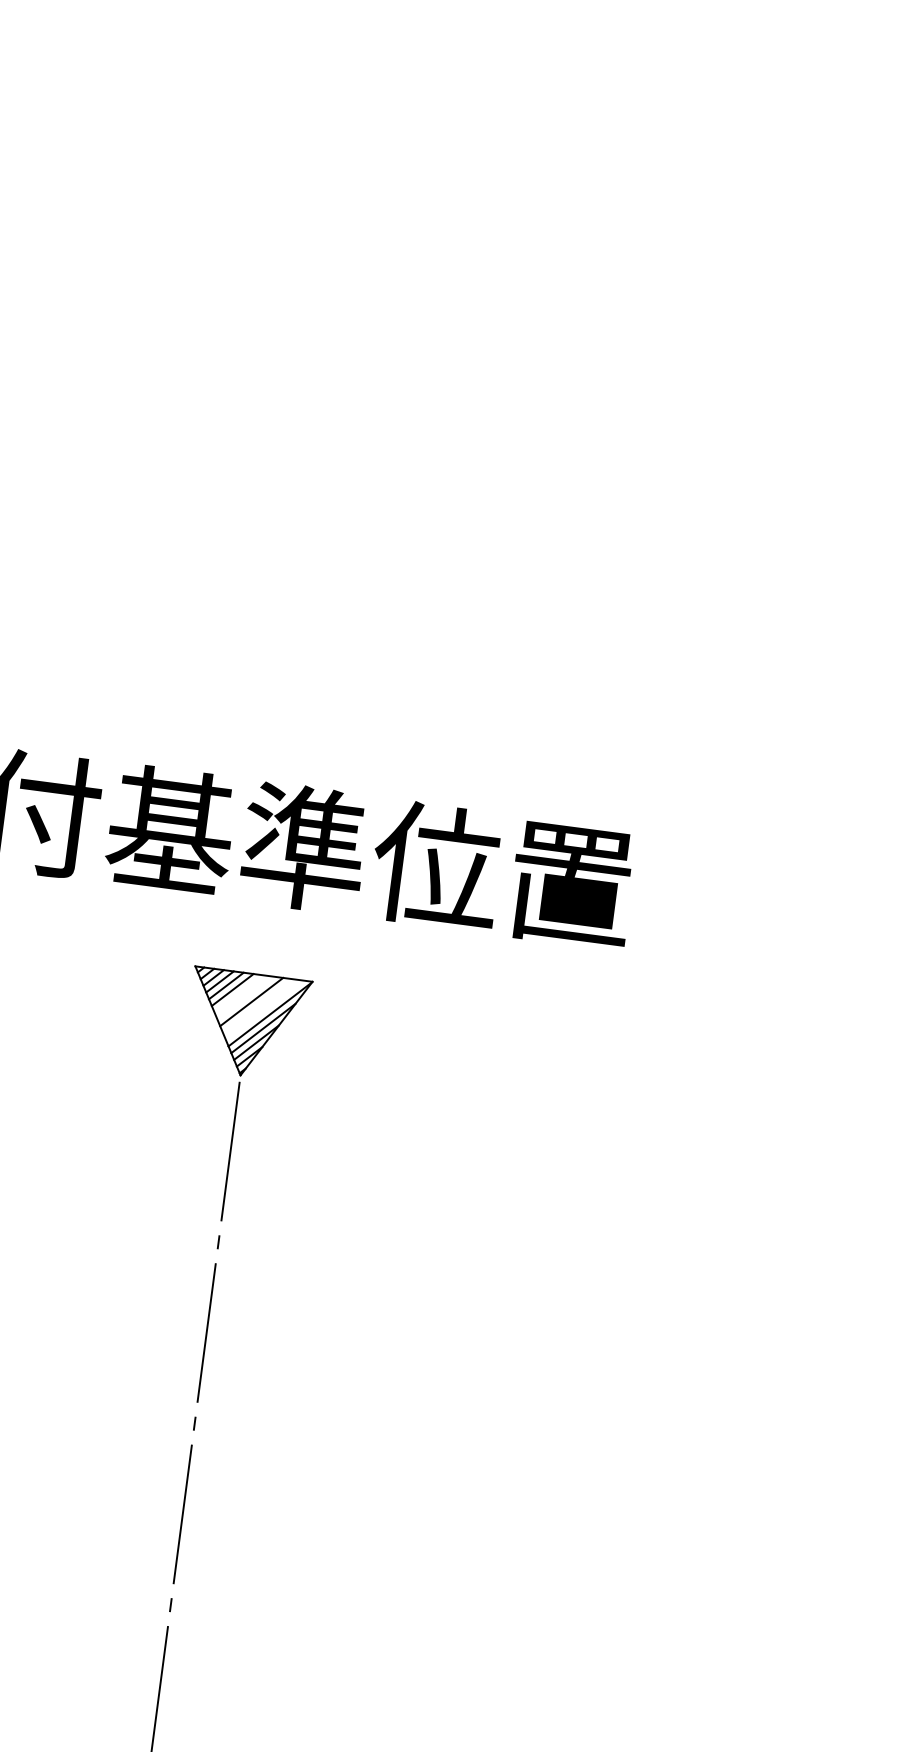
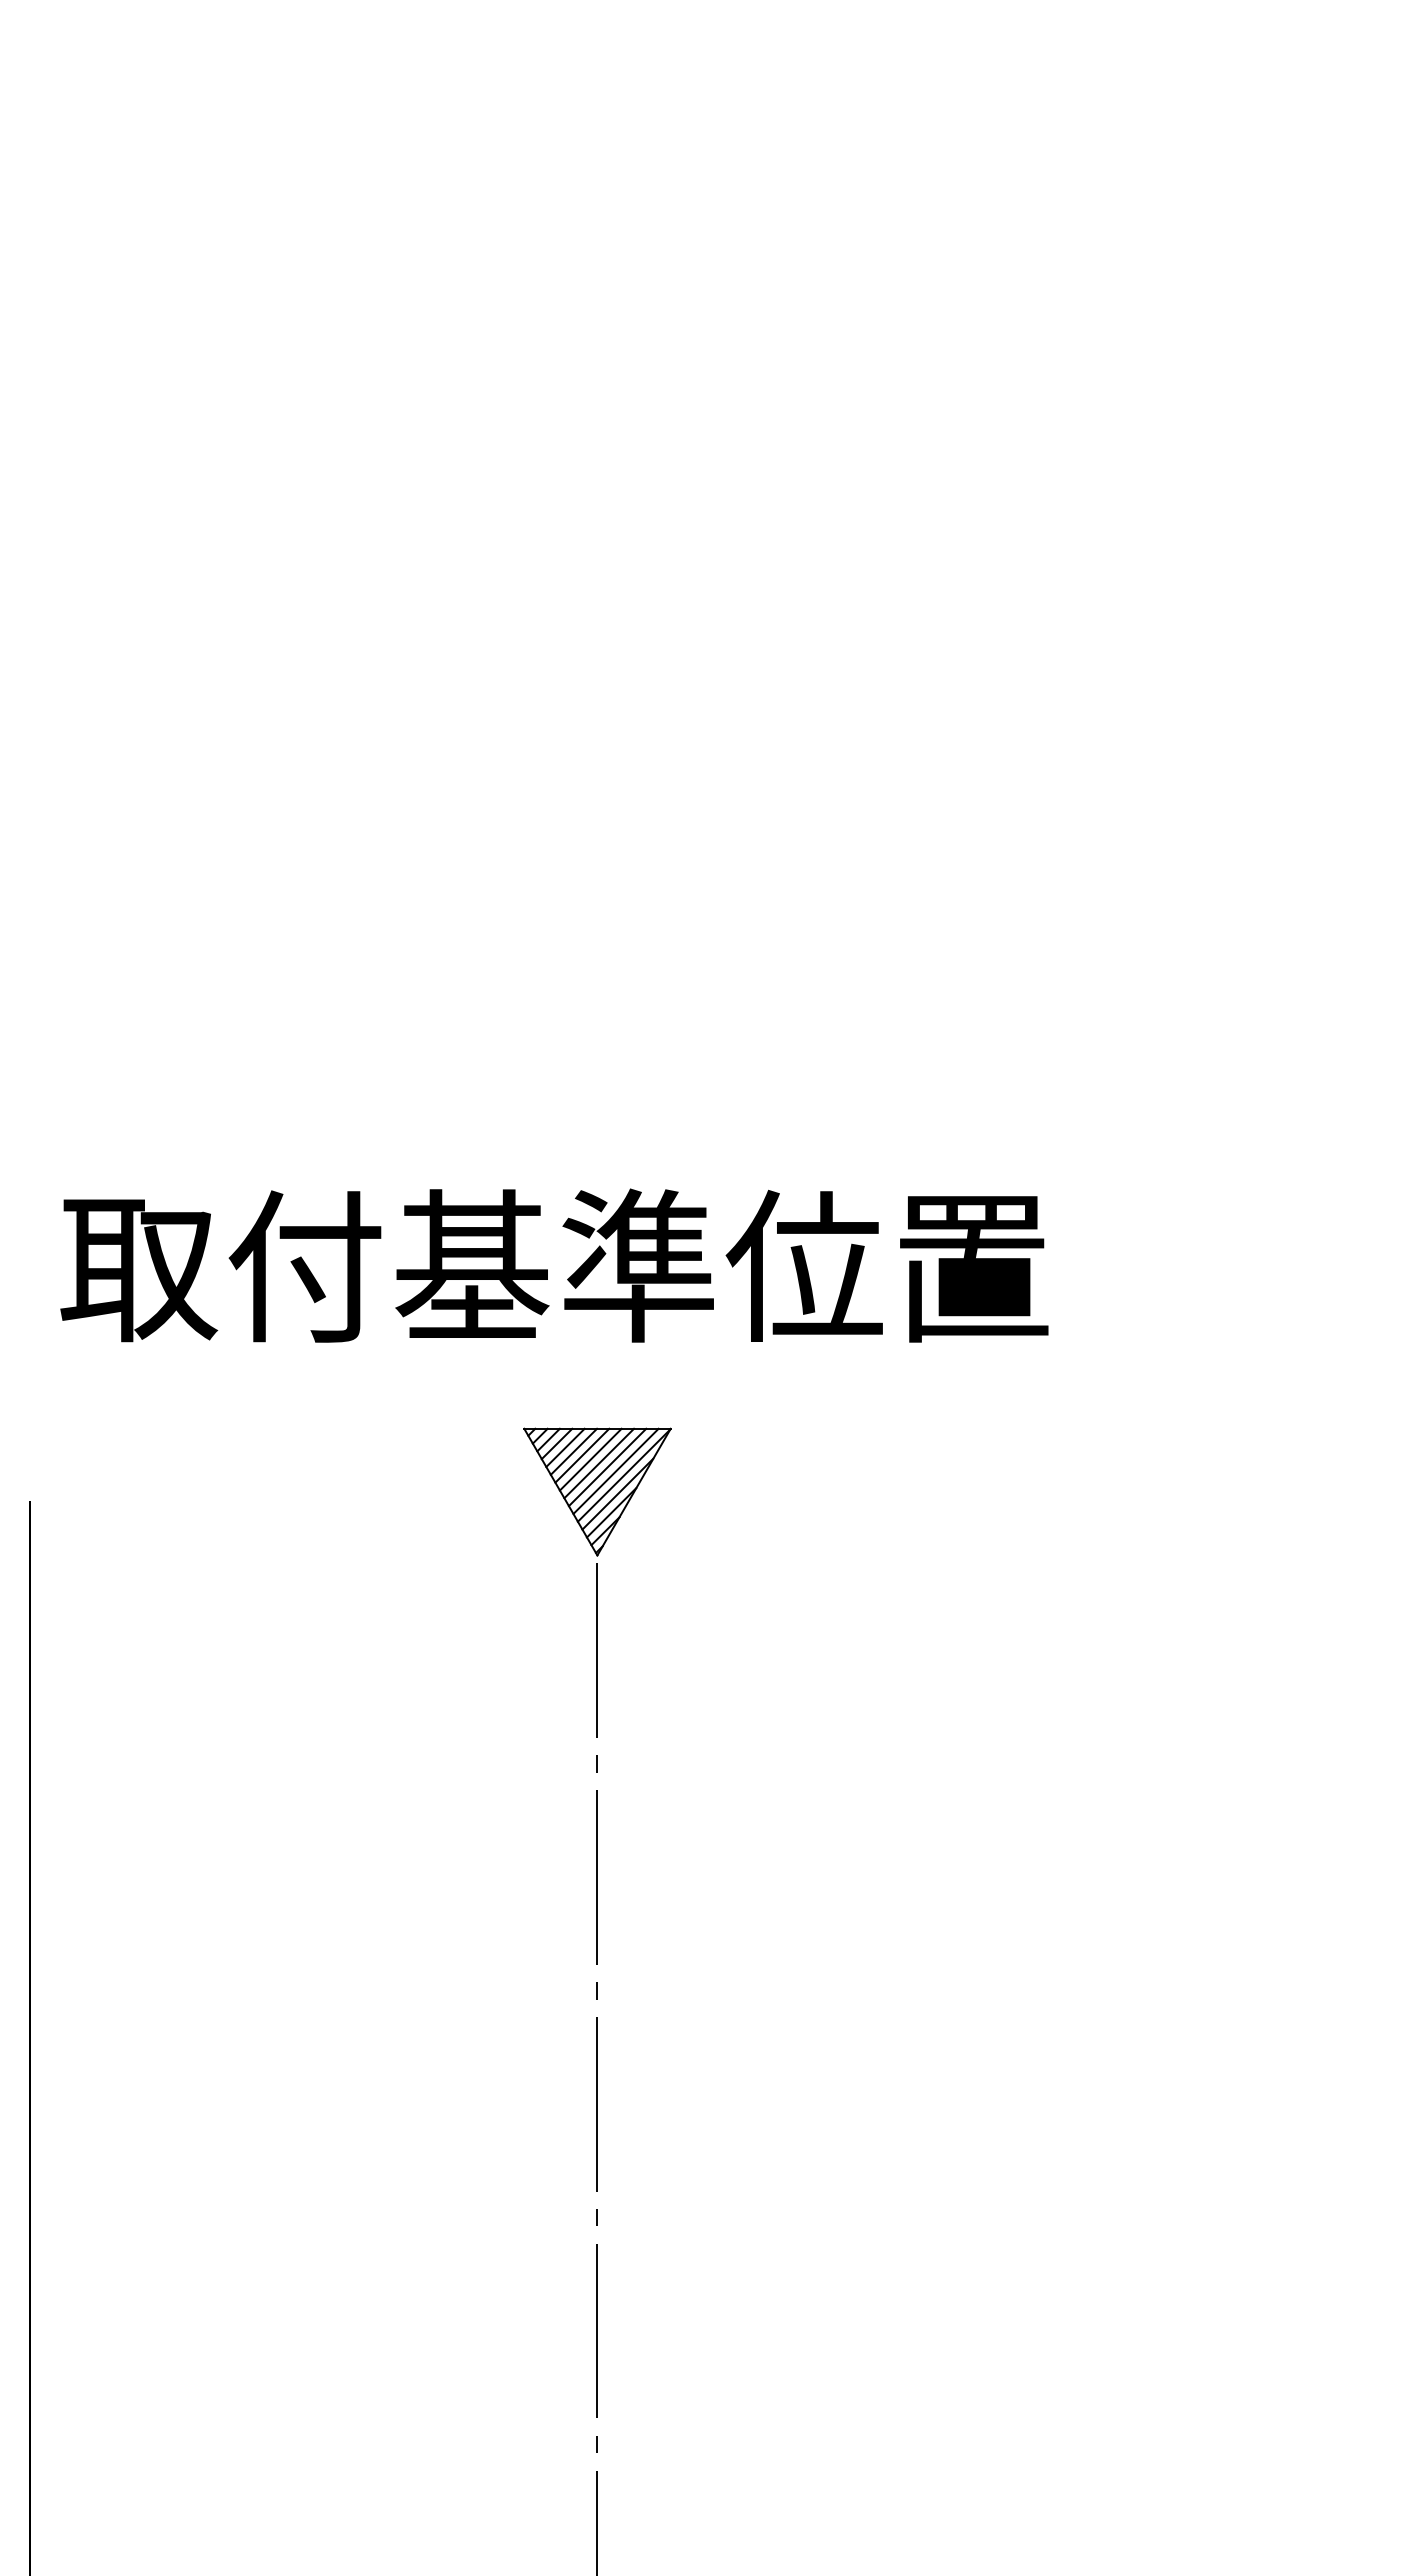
line: (239, 993) -> (582, 1455), added
line: (245, 997) -> (590, 1459), added
line: (257, 1006) -> (607, 1467), added
line: (263, 1009) -> (615, 1470), added

